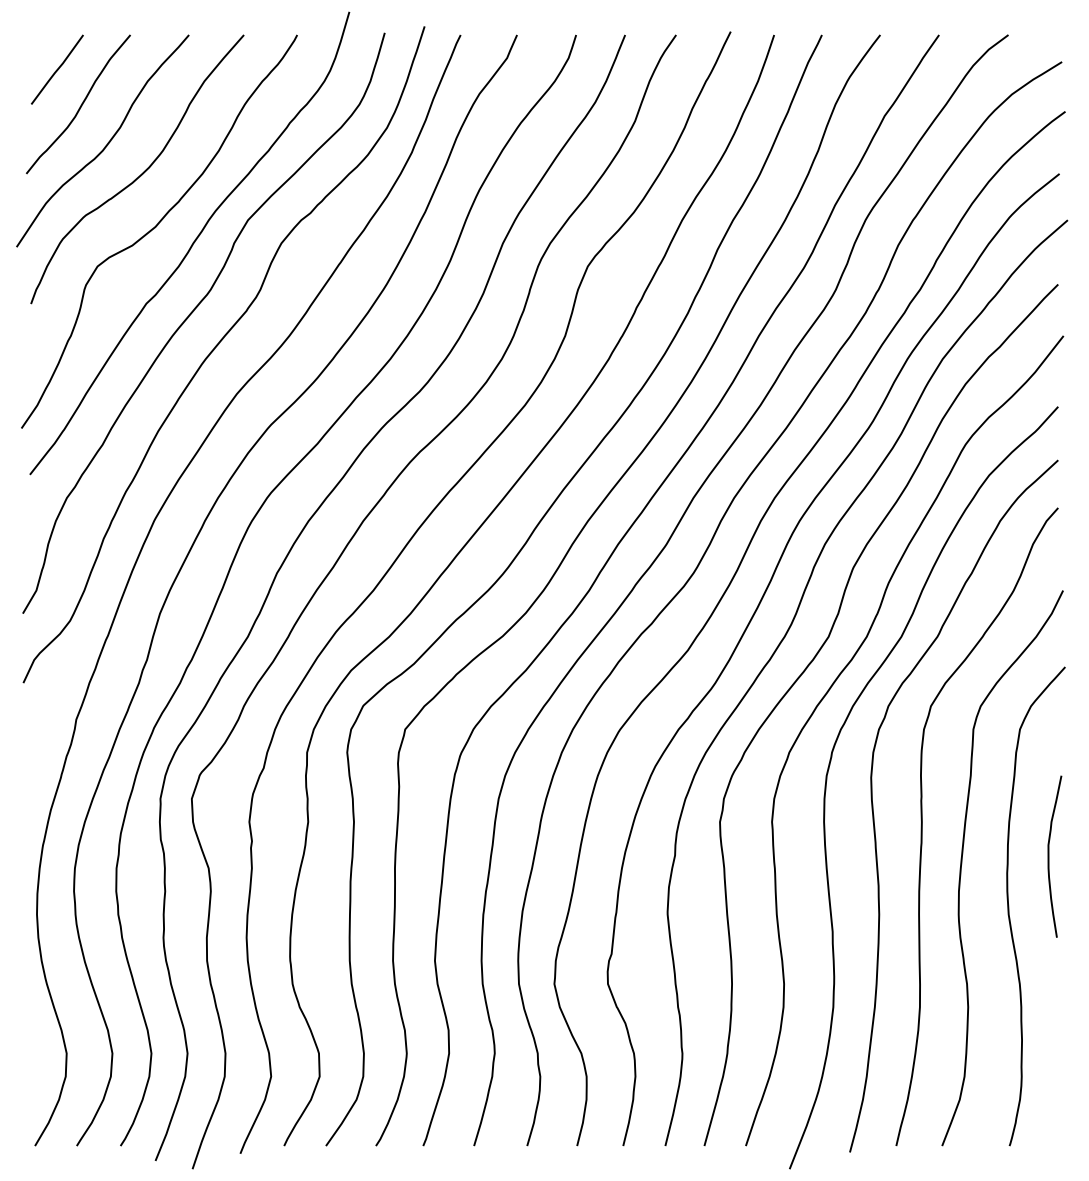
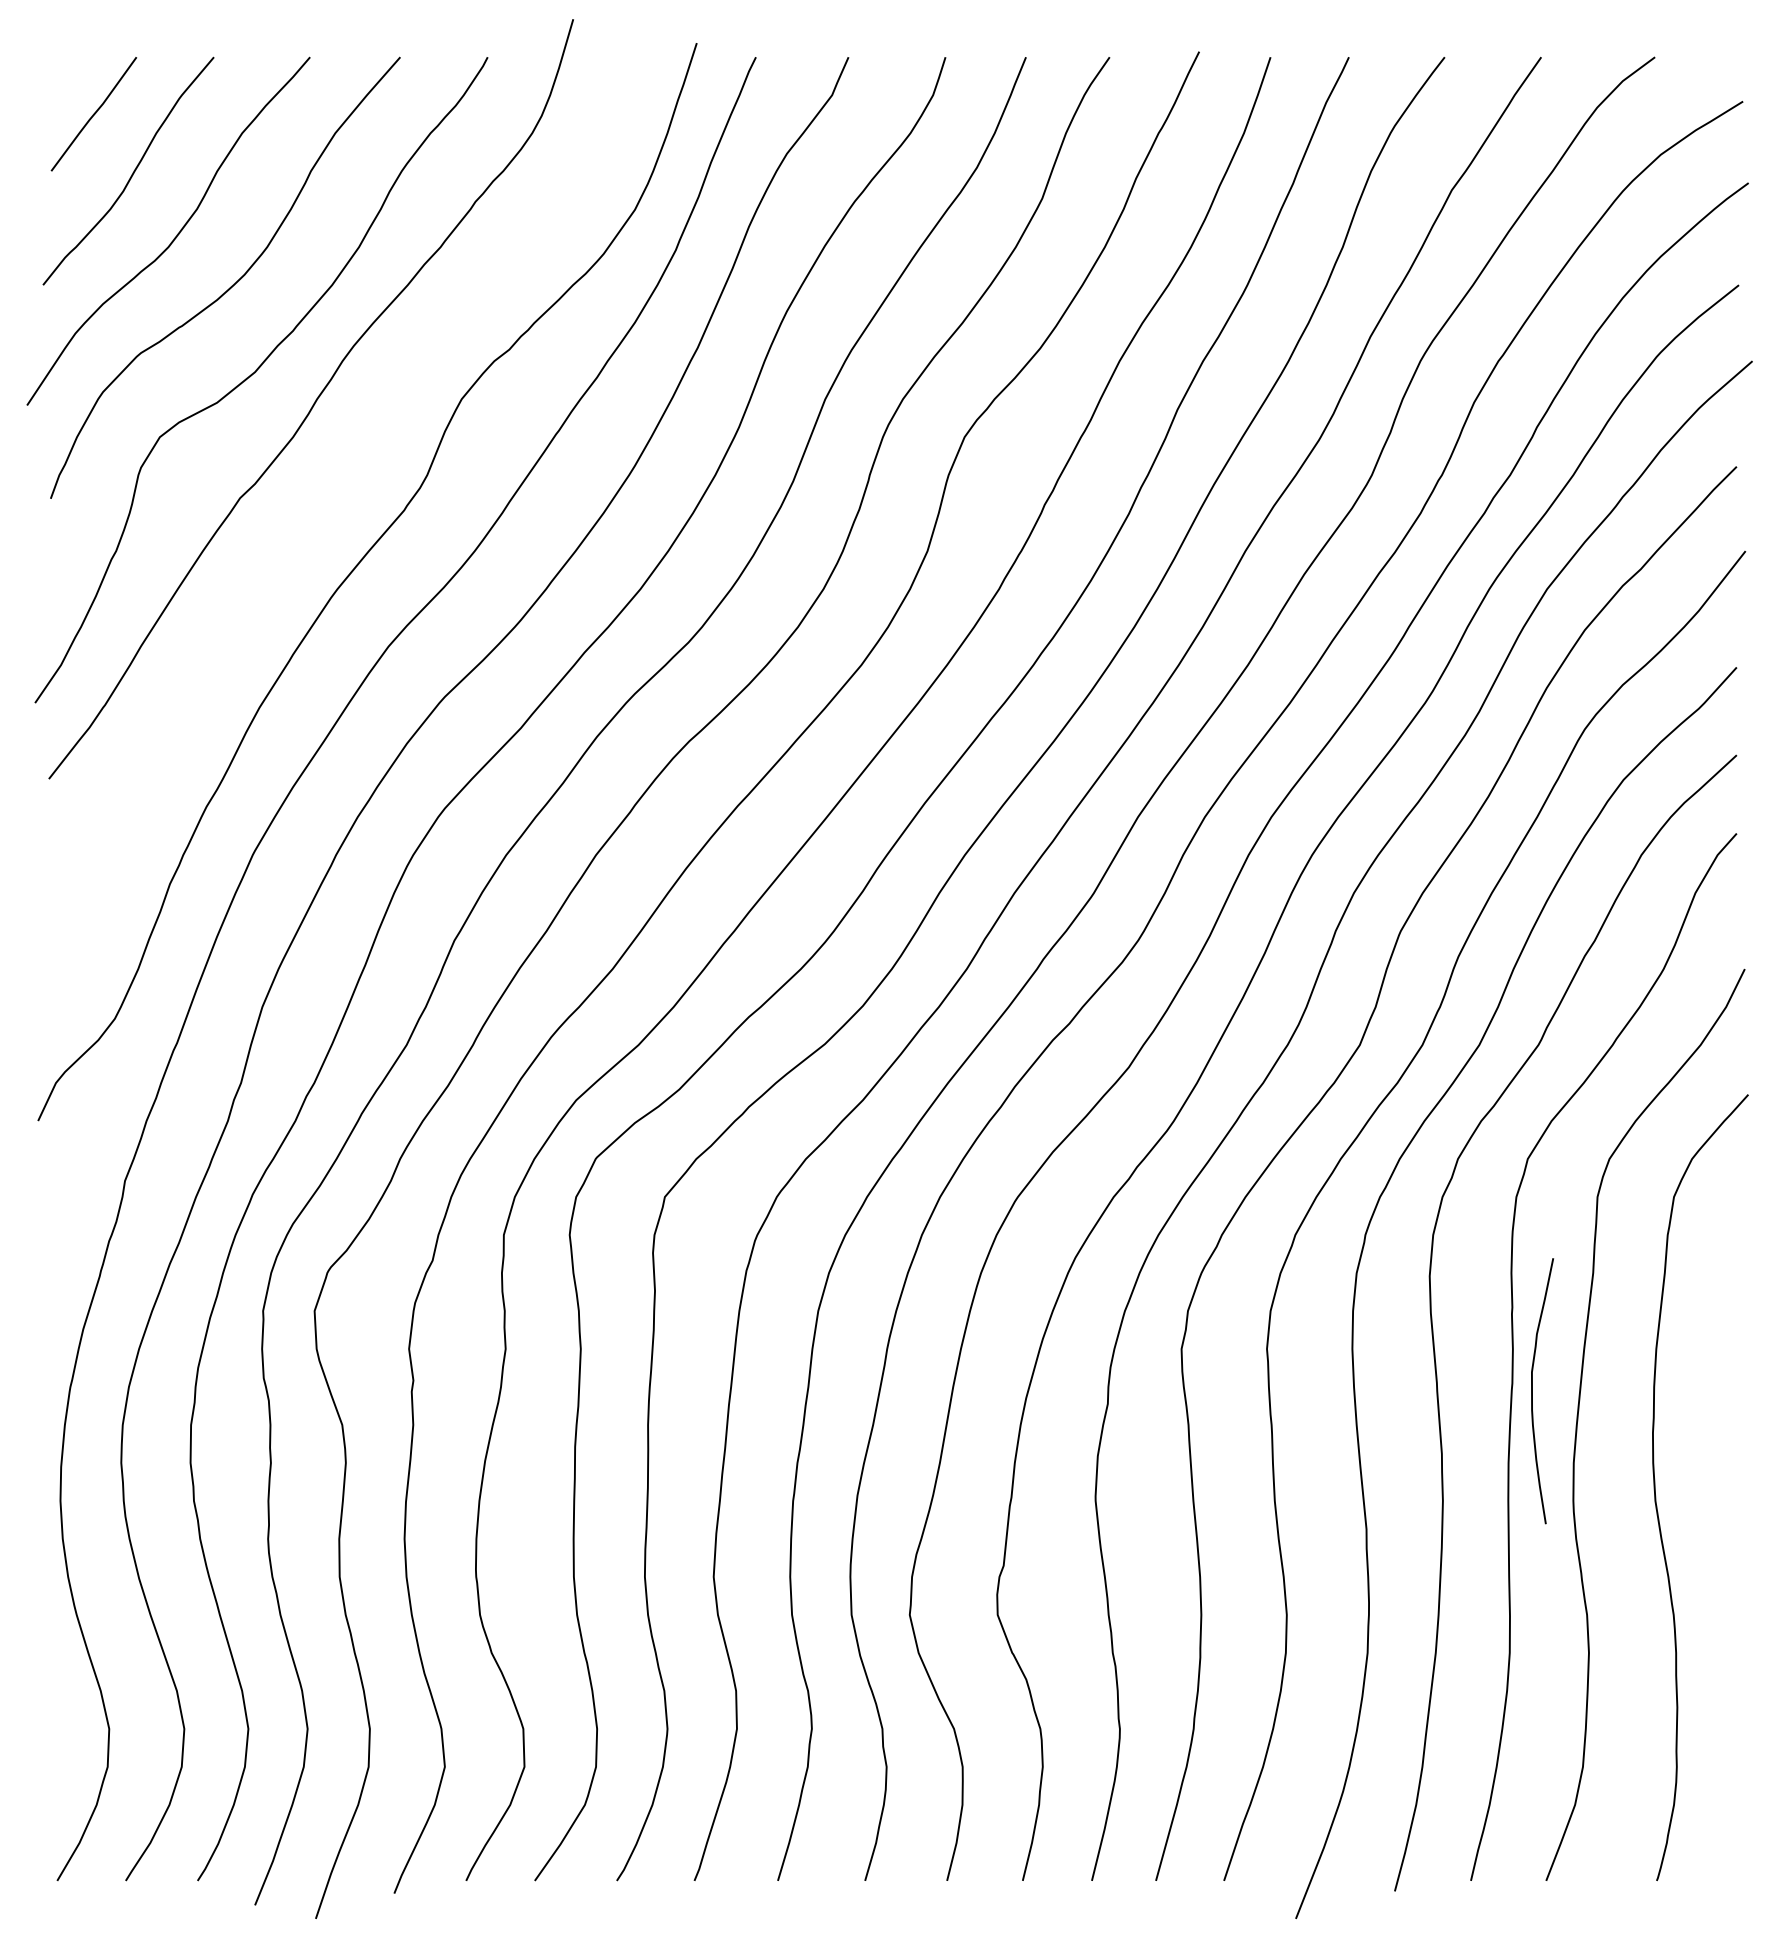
curve: (193, 312) -> (317, 512), removed
curve: (1049, 856) -> (1533, 1390), moved

